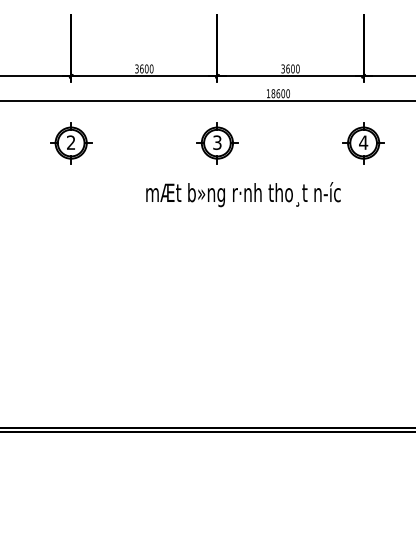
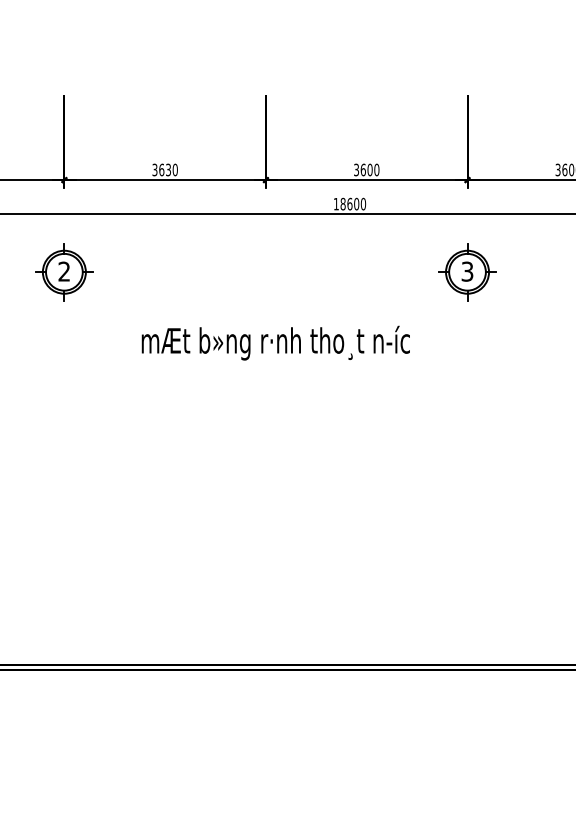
text: (146, 68) -> (168, 169), 3600 -> 3630
text: (363, 142) -> (467, 271), 4 -> 3
part: (217, 143) -> (265, 272), removed
text: (243, 194) -> (275, 342), moved

